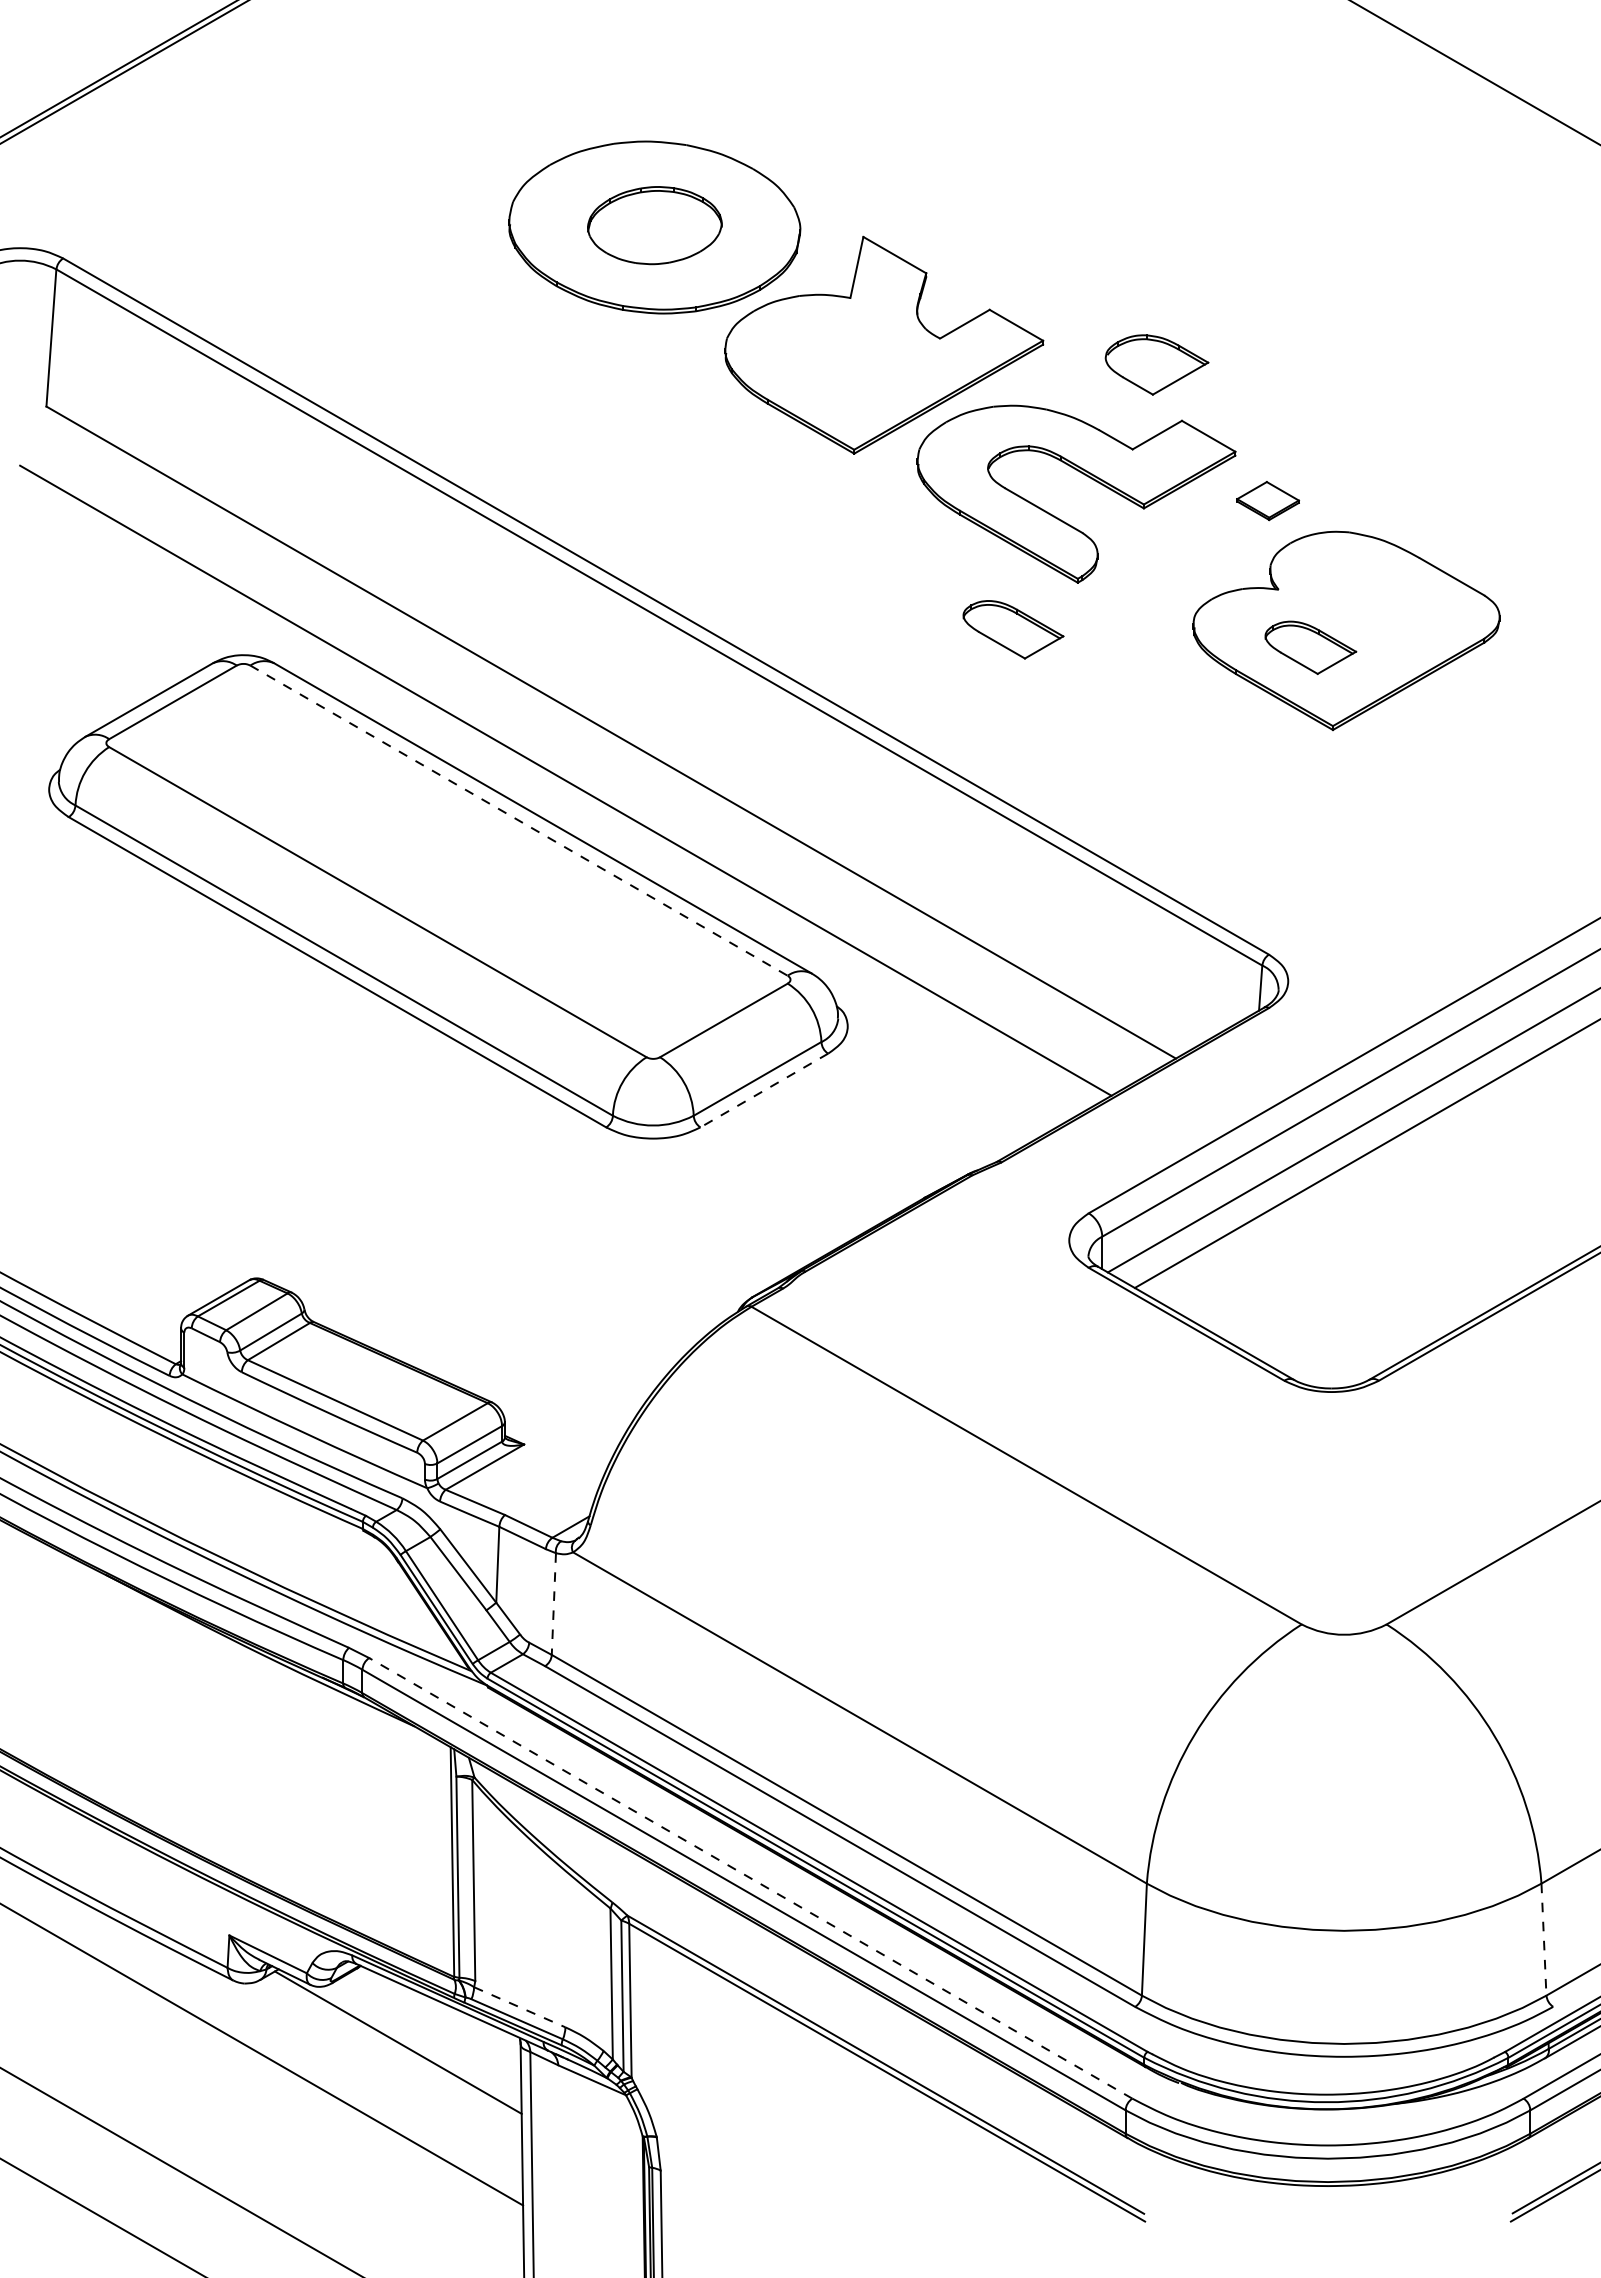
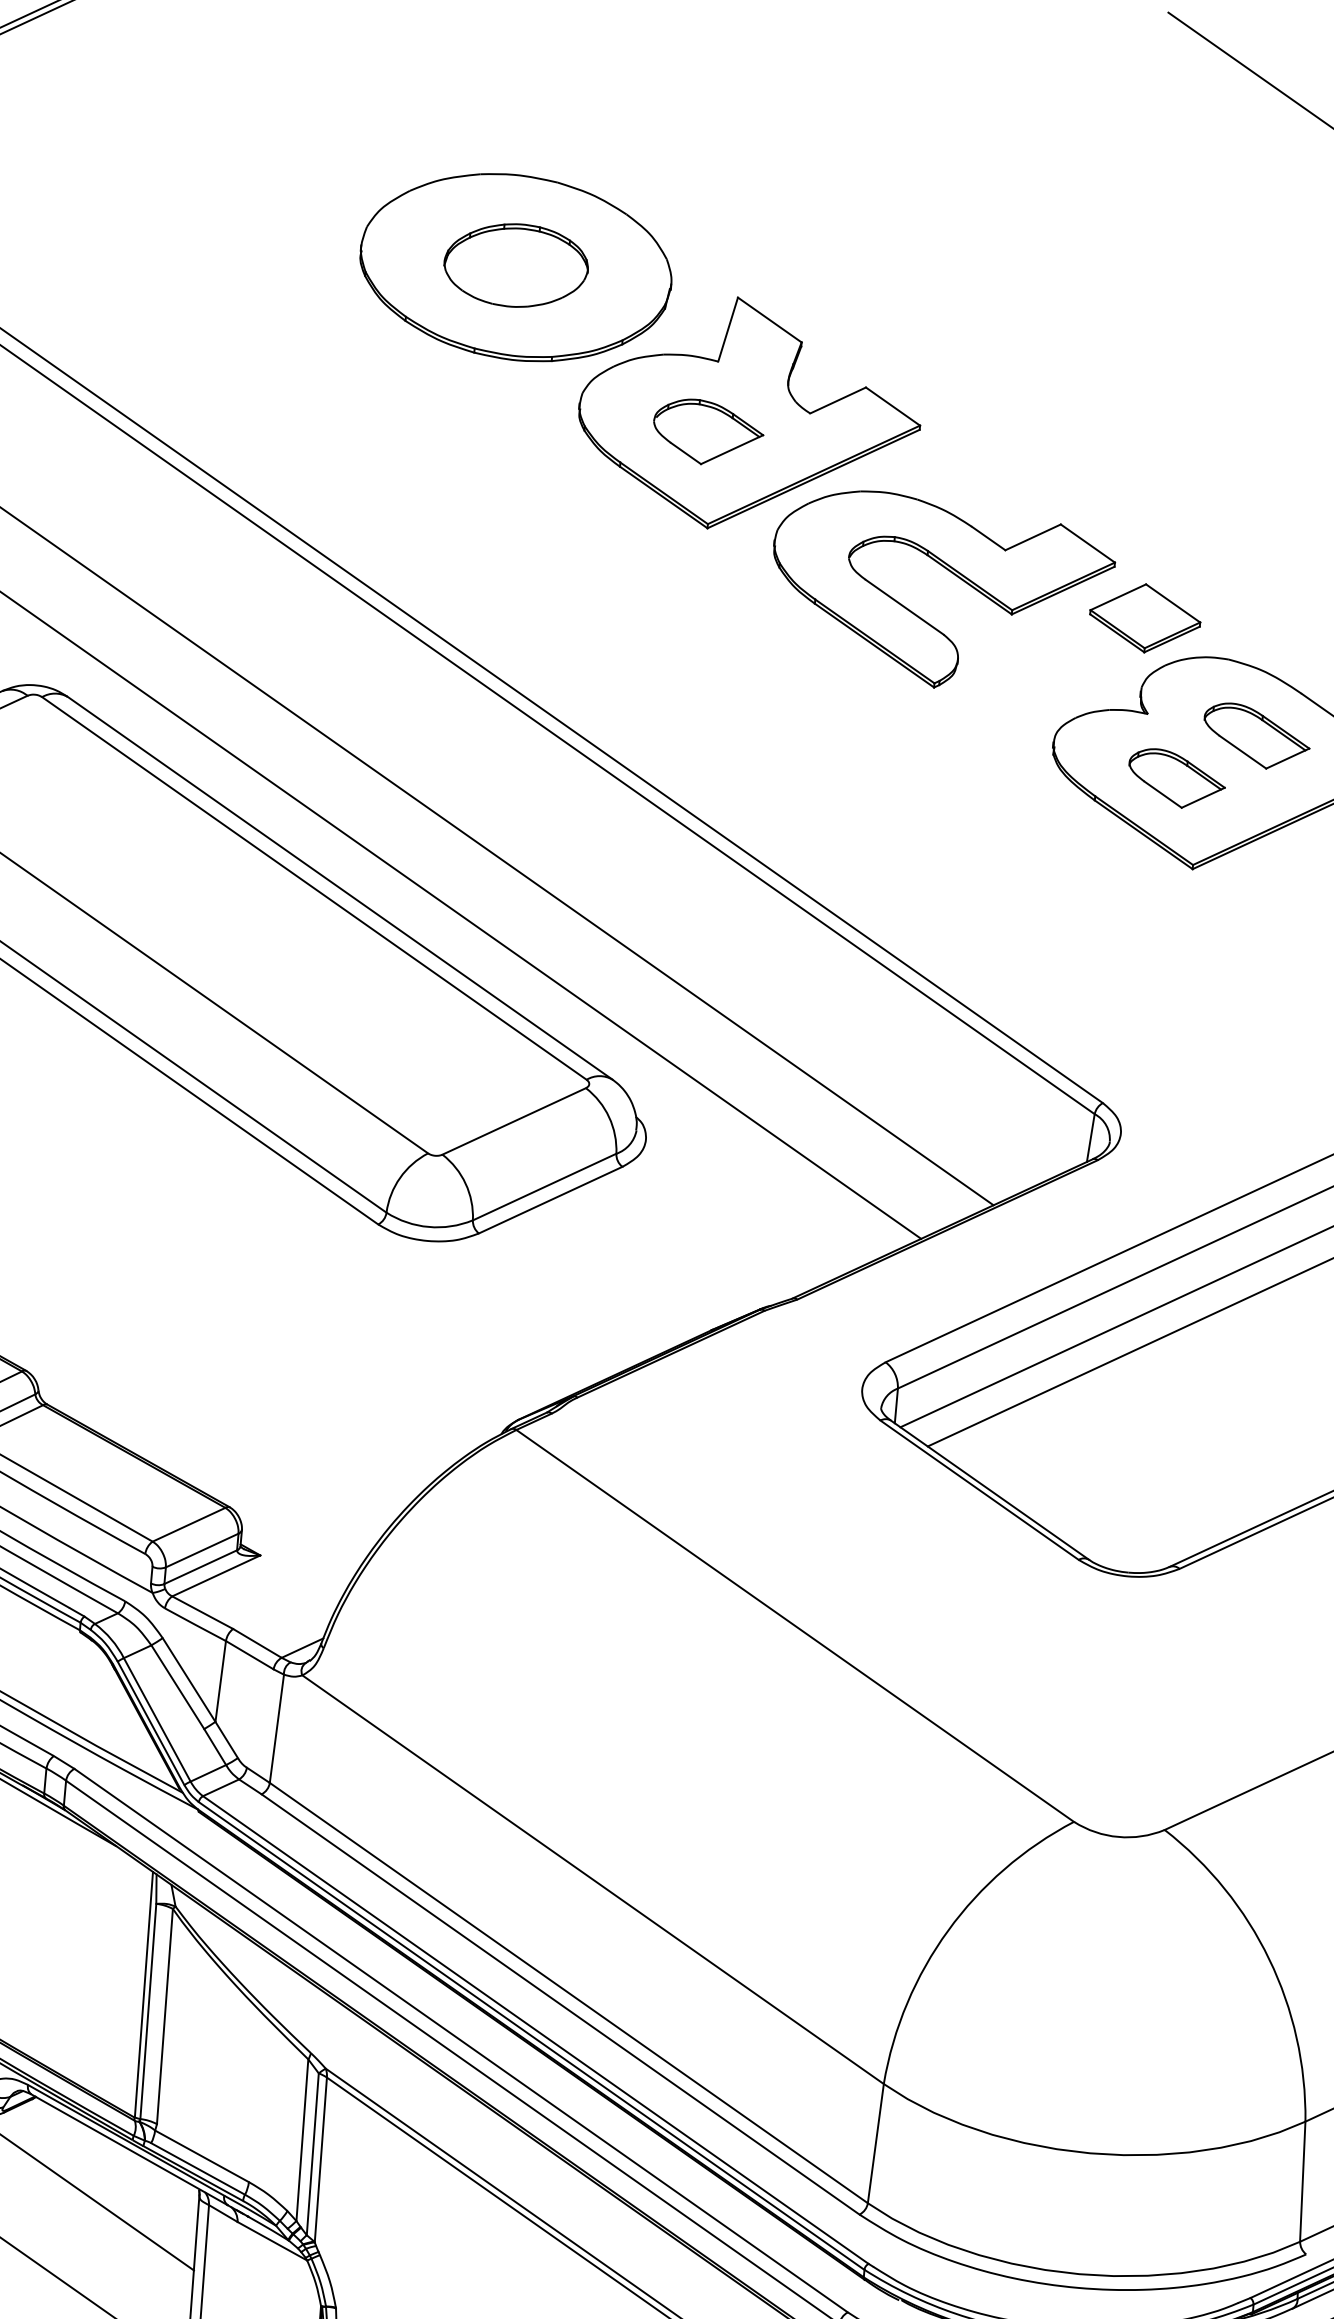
part: (1156, 364) -> (707, 432), moved
part: (1267, 500) -> (1144, 617), size x1.67
part: (1013, 629) -> (1256, 736), moved
line: (519, 820) -> (314, 888), dashed -> solid
line: (764, 1090) -> (550, 1200), dashed -> solid
line: (553, 1604) -> (276, 1729), dashed -> solid
line: (750, 1878) -> (460, 2040), dashed -> solid
line: (1543, 1940) -> (1302, 2182), dashed -> solid
line: (519, 2007) -> (201, 2156), dashed -> solid

